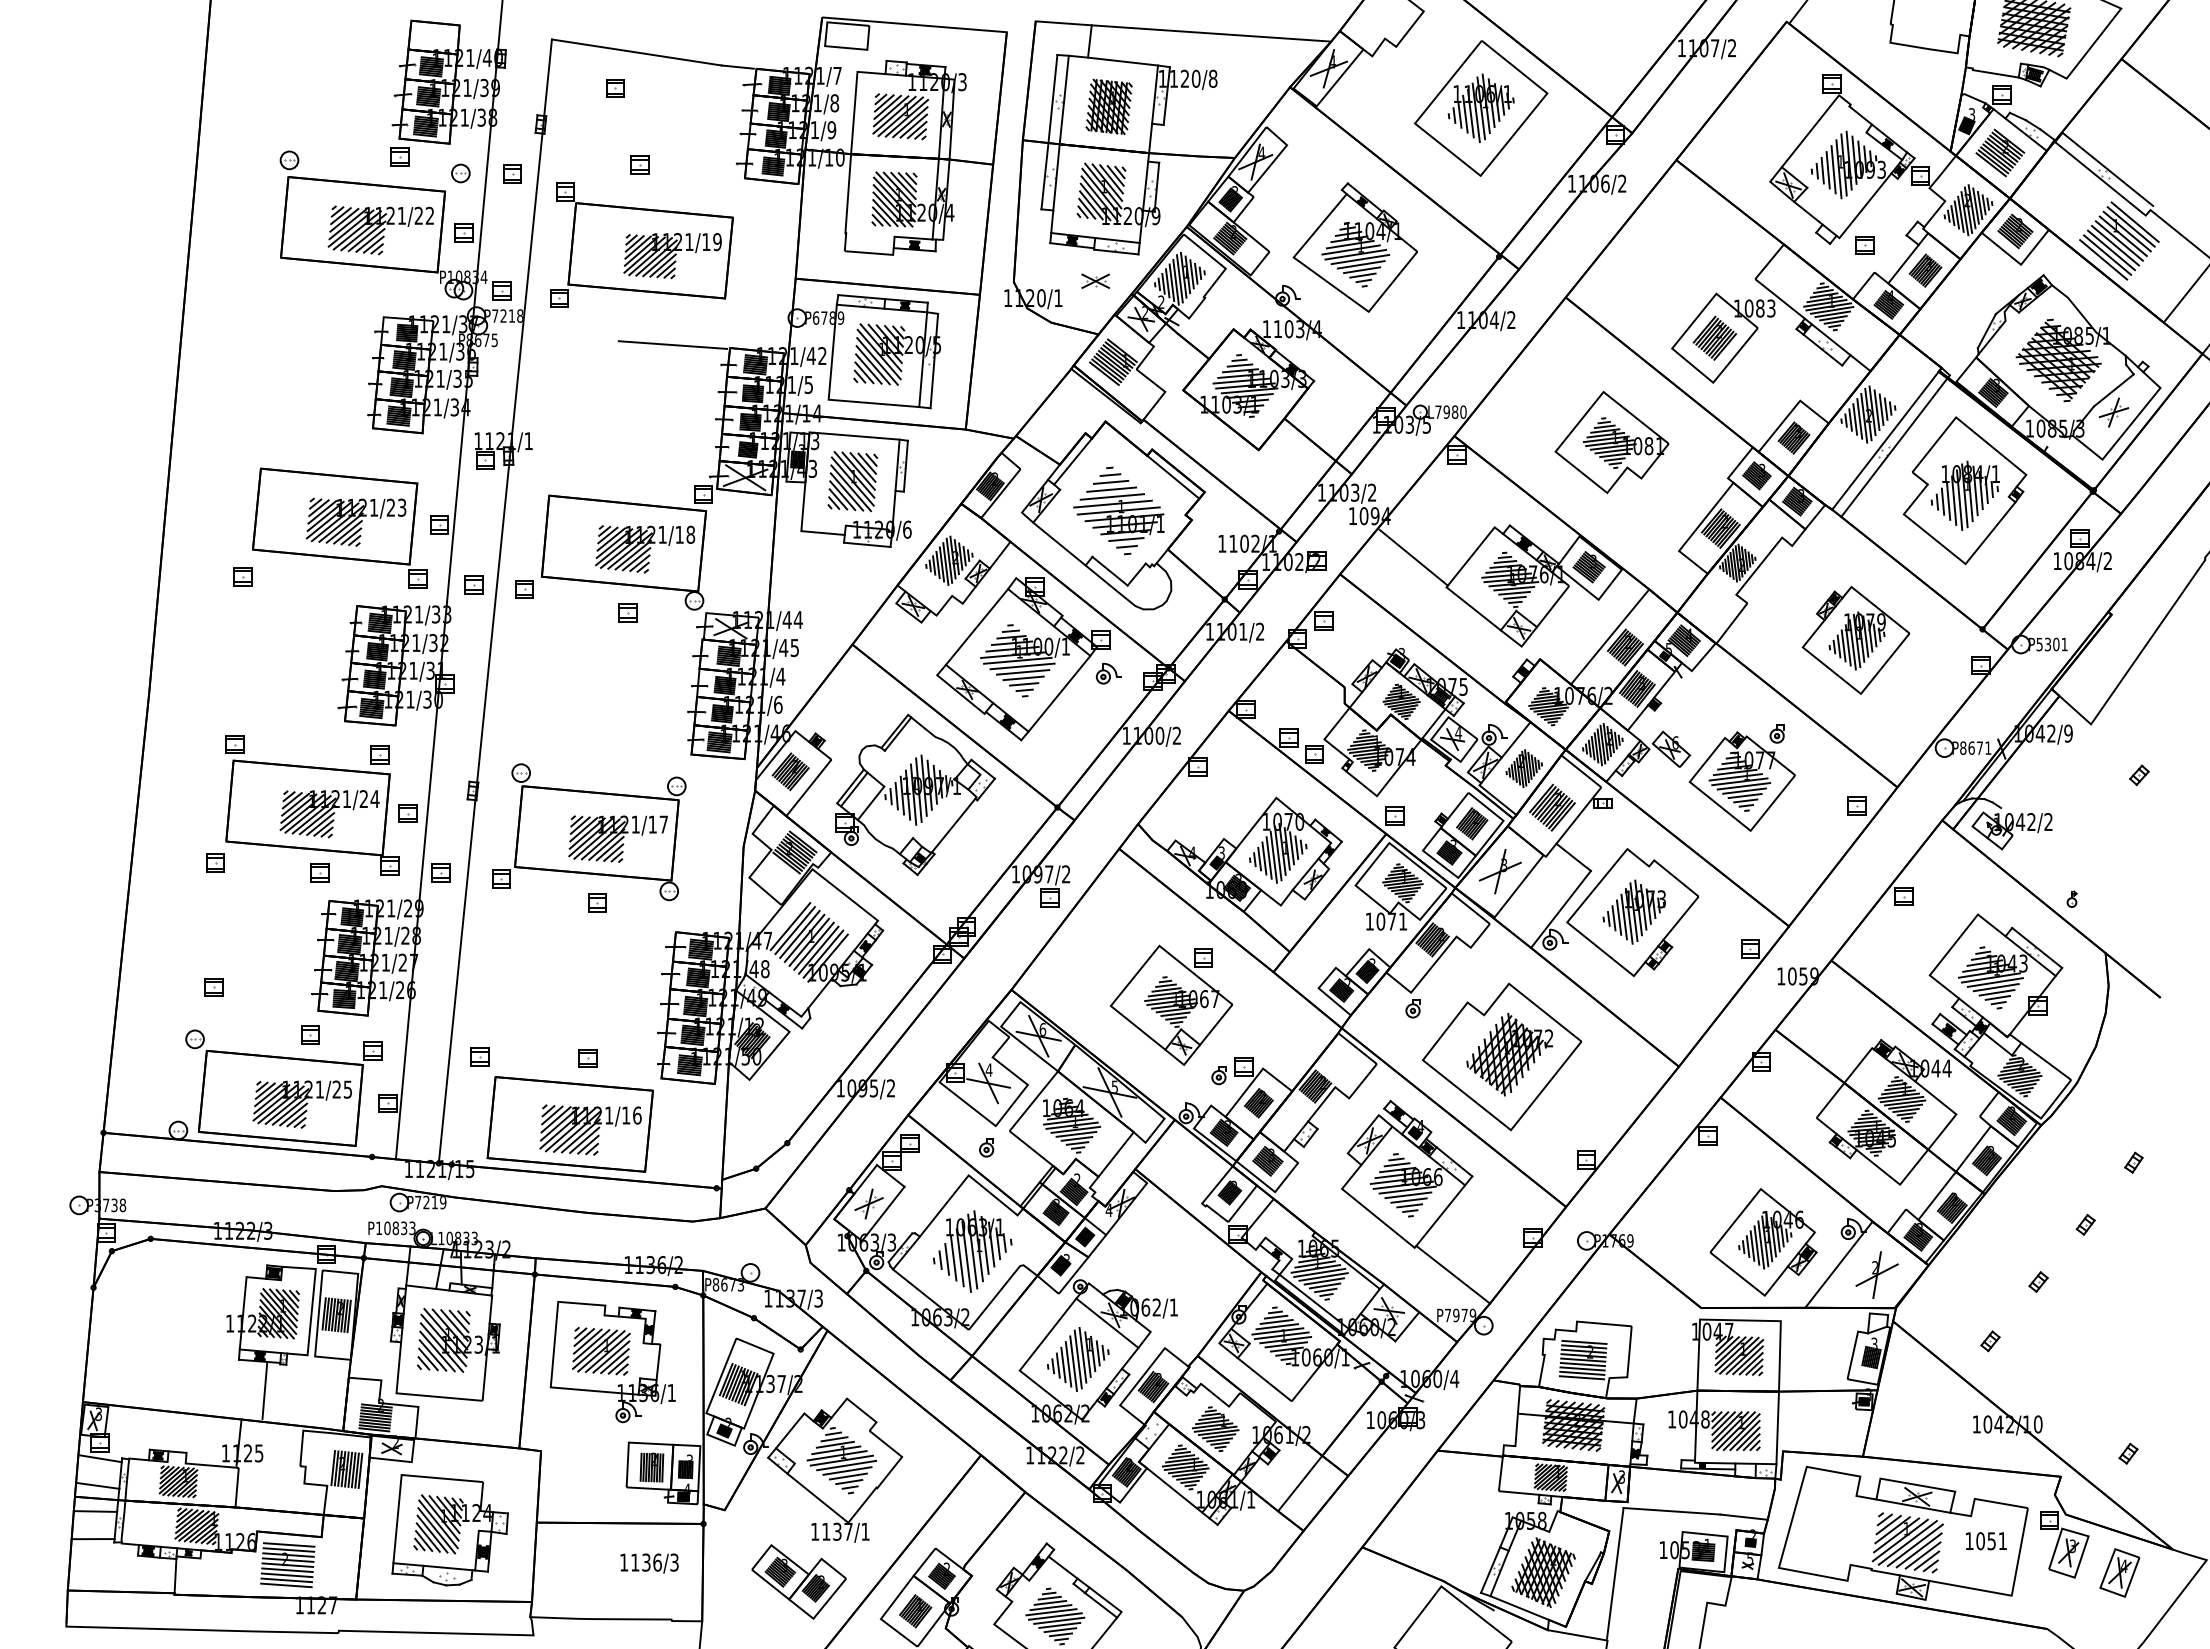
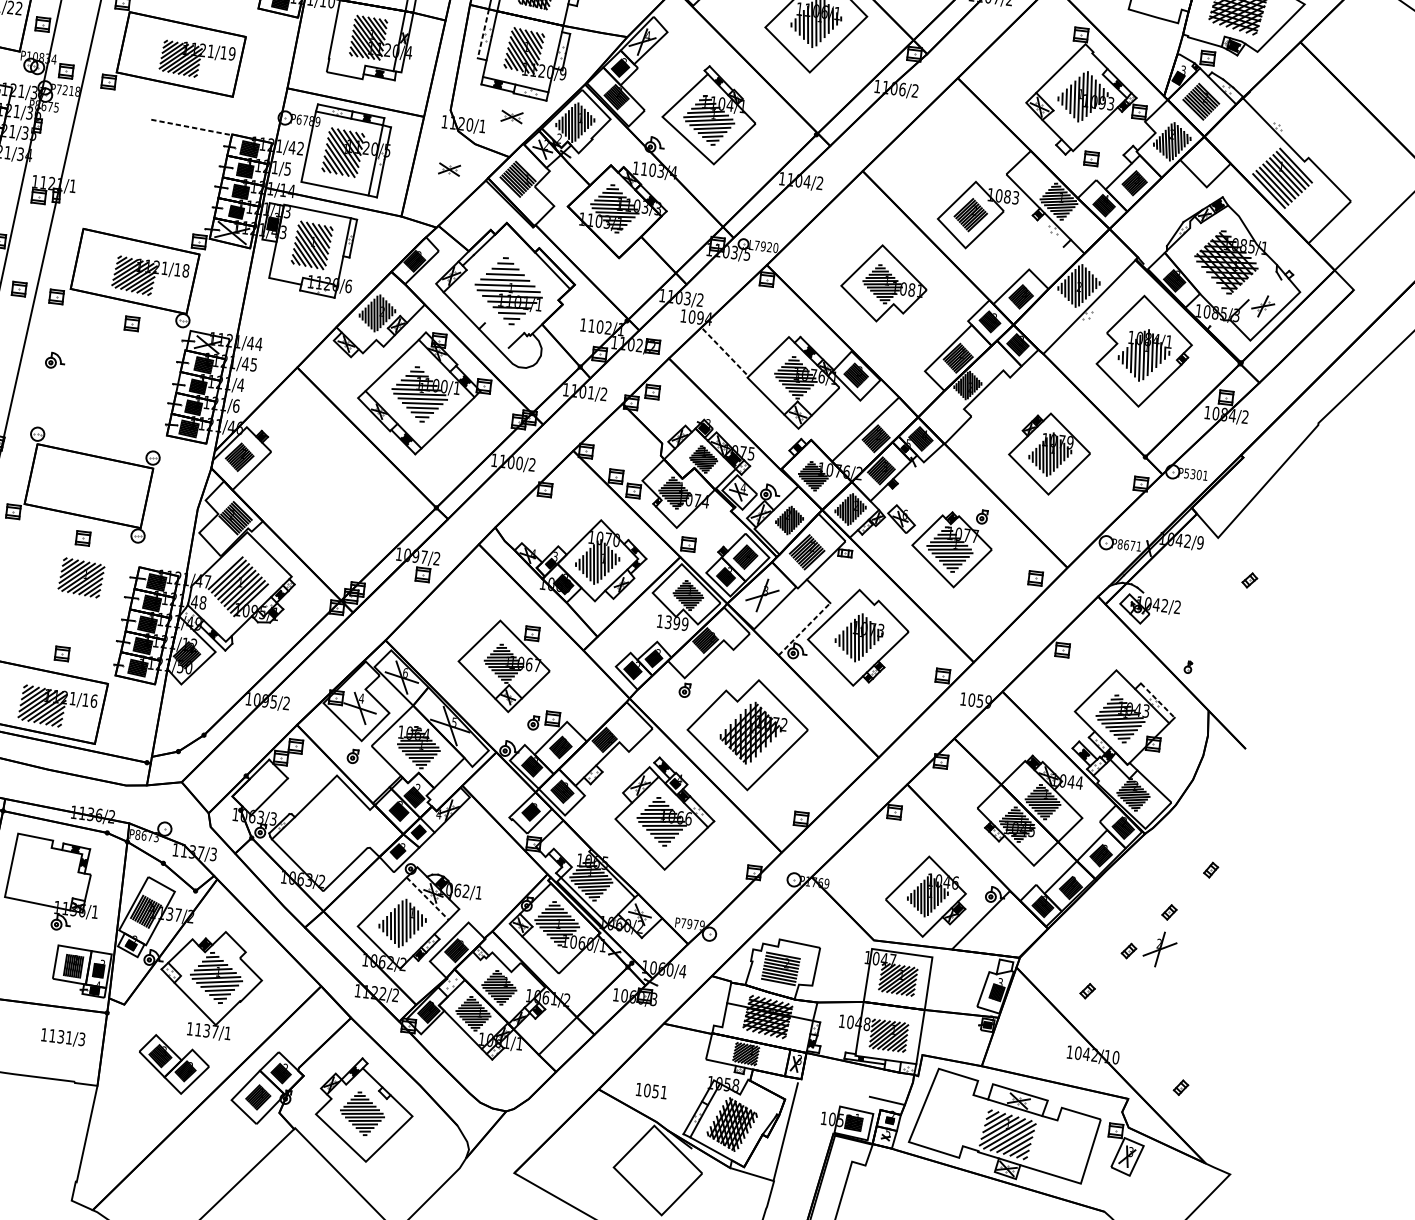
line: (2107, 168) -> (1280, 122), removed
line: (1044, 176) -> (483, 33), solid -> dashed
part: (2015, 231) -> (1205, 161), removed
line: (672, 345) -> (189, 127), solid -> dashed
line: (1822, 349) -> (1050, 233), removed
part: (1021, 359) -> (449, 169), added
line: (2113, 390) -> (1264, 289), removed
text: (1455, 411) -> (769, 246), L7980 -> L7920
line: (1895, 445) -> (1096, 311), removed
line: (1413, 557) -> (725, 352), solid -> dashed
line: (1109, 570) -> (496, 334), removed
part: (1108, 673) -> (55, 360), moved
part: (915, 794) -> (331, 485), removed
part: (617, 838) -> (103, 491), removed
line: (1561, 909) -> (804, 629), solid -> dashed
text: (1391, 921) -> (676, 623), 1071 -> 1399
line: (2037, 947) -> (1158, 700), solid -> dashed
part: (868, 1203) -> (259, 787), removed
part: (972, 1251) -> (333, 832), removed
line: (1453, 1274) -> (691, 893), removed
part: (1876, 1274) -> (1159, 948), moved
line: (1107, 1323) -> (427, 898), solid -> dashed
part: (601, 1351) -> (81, 578), moved
line: (1671, 1511) -> (833, 1090), removed
text: (1986, 1541) -> (651, 1091), moved
text: (657, 1562) -> (69, 1037), 1136/3 -> 1131/3
part: (2119, 1572) -> (1163, 1175), removed
line: (1101, 1605) -> (398, 1109), removed

